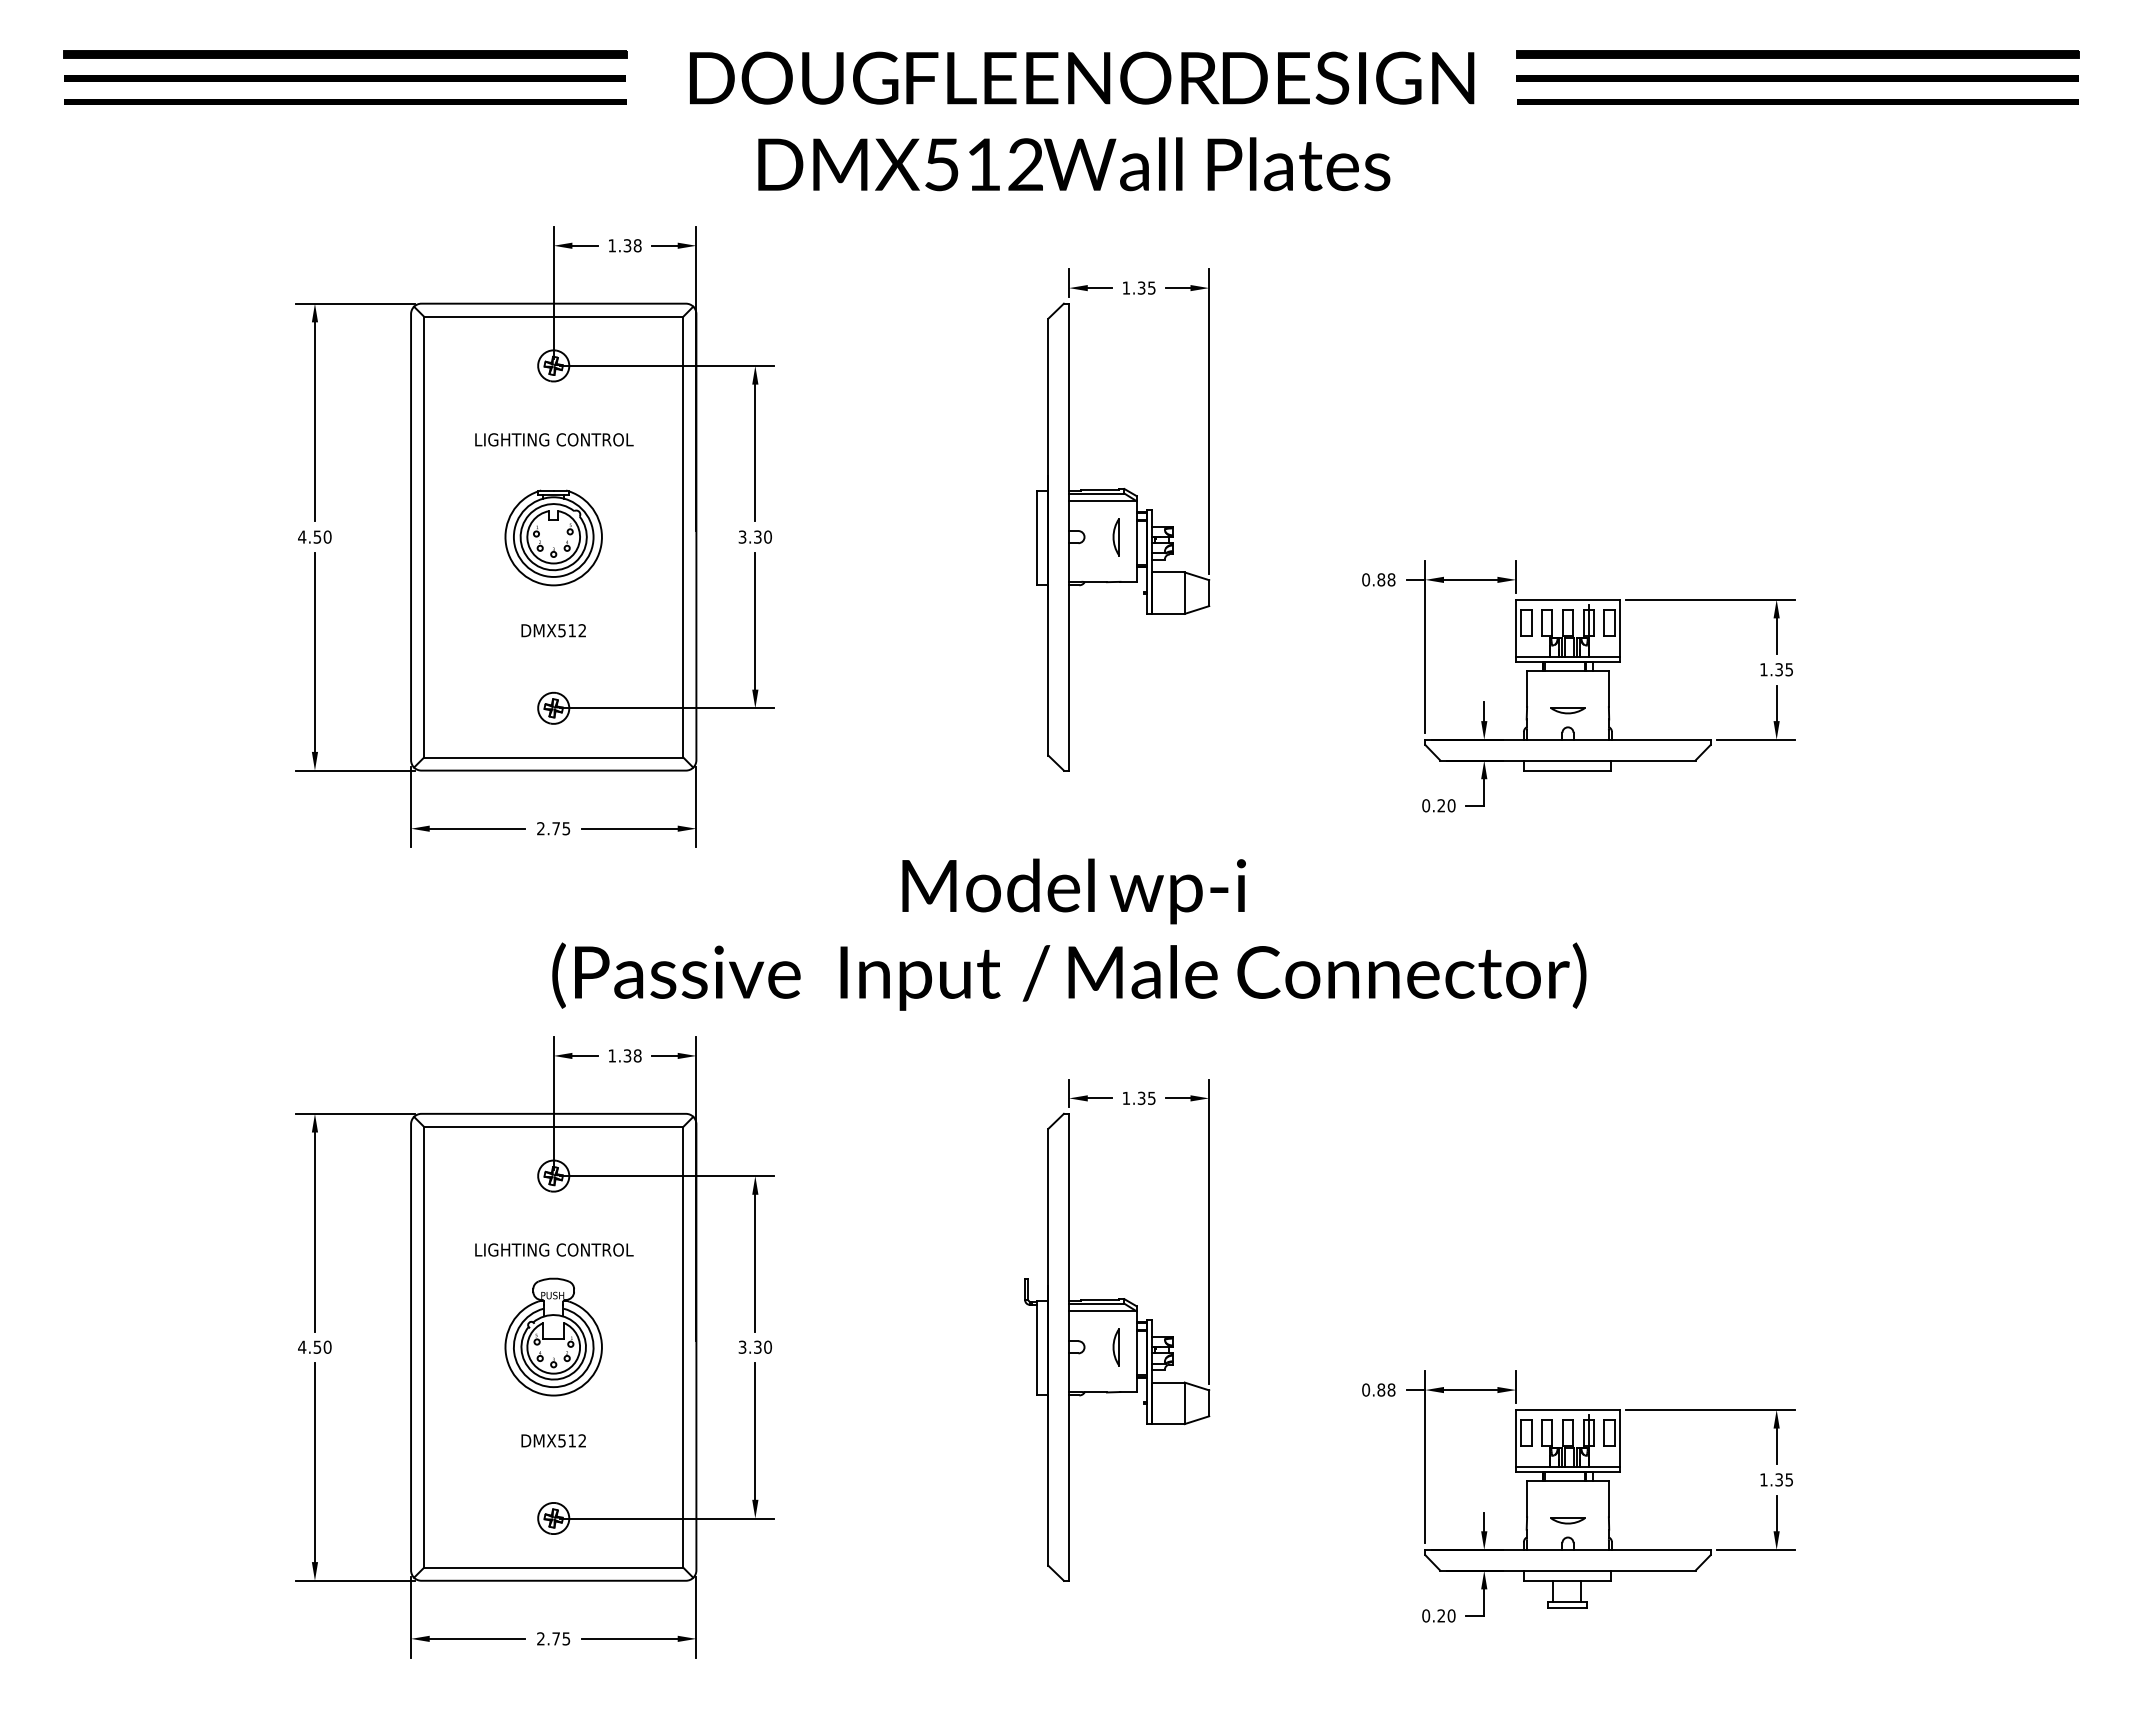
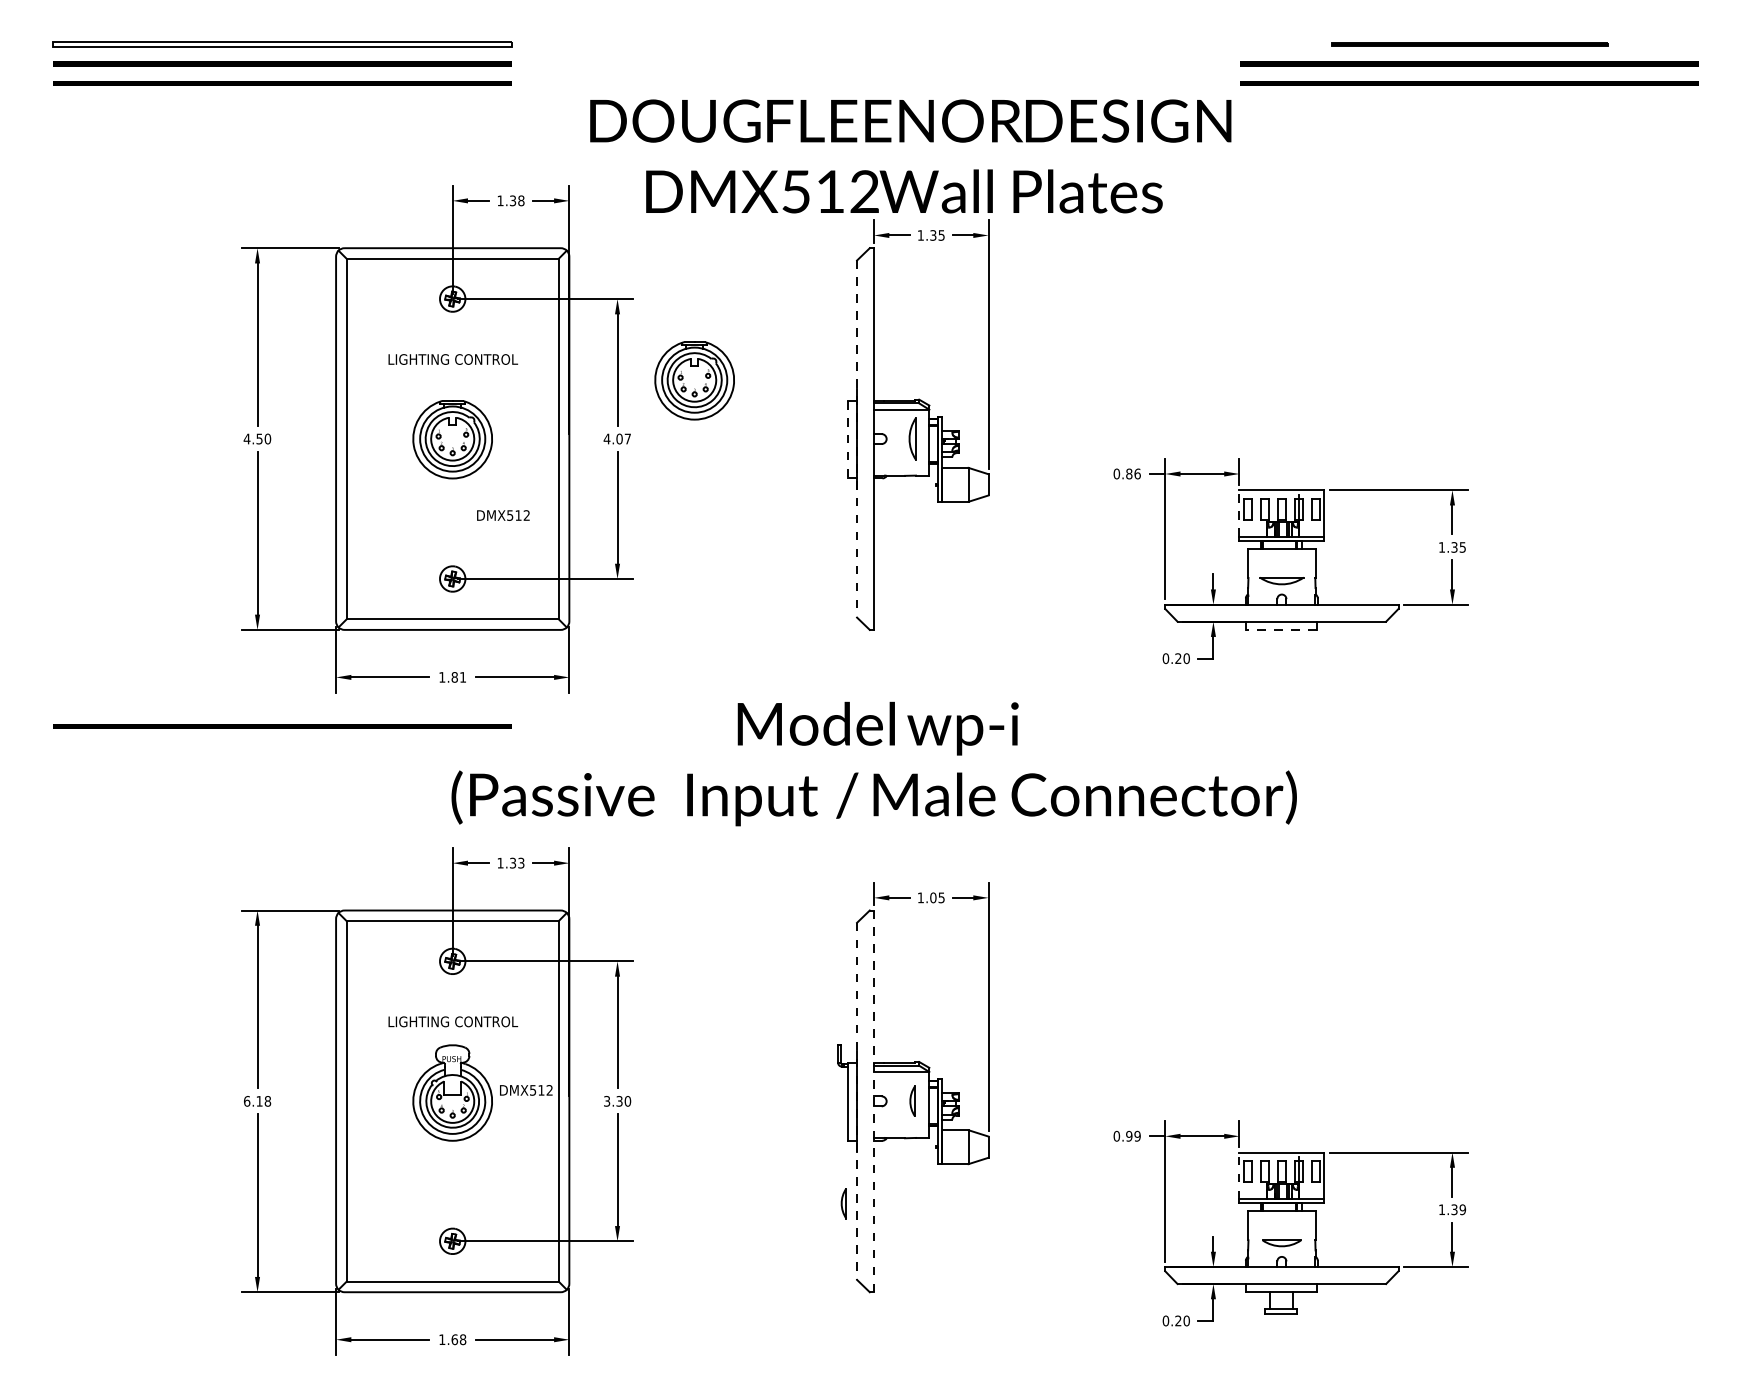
fill: (345, 54) -> (282, 44), removed
part: (1797, 54) -> (1469, 44), size x0.6
text: (1082, 121) -> (911, 156), moved
part: (849, 465) -> (694, 380), added
text: (754, 536) -> (616, 438), 3.30 -> 4.07
line: (1048, 537) -> (857, 439), solid -> dashed
part: (1115, 537) -> (911, 439), size x1.4
line: (1037, 538) -> (848, 440), solid -> dashed
text: (1391, 579) -> (1137, 473), 0.88 -> 0.86
line: (1516, 628) -> (1239, 513), solid -> dashed
text: (553, 630) -> (503, 515), moved
part: (1567, 710) -> (1281, 580), size x1.6
line: (1566, 770) -> (1280, 629), solid -> dashed
text: (553, 828) -> (452, 677), 2.75 -> 1.81
part: (344, 888) -> (281, 726), added
text: (637, 1055) -> (521, 862), 1.38 -> 1.33
text: (1141, 1097) -> (933, 897), 1.35 -> 1.05
text: (314, 1346) -> (257, 1100), 4.50 -> 6.18
line: (1048, 1347) -> (857, 1101), solid -> dashed
line: (1069, 1347) -> (874, 1101), solid -> dashed
text: (1386, 1389) -> (1133, 1135), 0.88 -> 0.99
line: (1516, 1438) -> (1239, 1175), solid -> dashed
text: (553, 1440) -> (526, 1090), moved
part: (1031, 1472) -> (843, 1203), added
text: (1789, 1479) -> (1462, 1209), 1.35 -> 1.39
part: (1567, 1520) -> (1281, 1242), size x1.4
text: (553, 1638) -> (452, 1339), 2.75 -> 1.68

